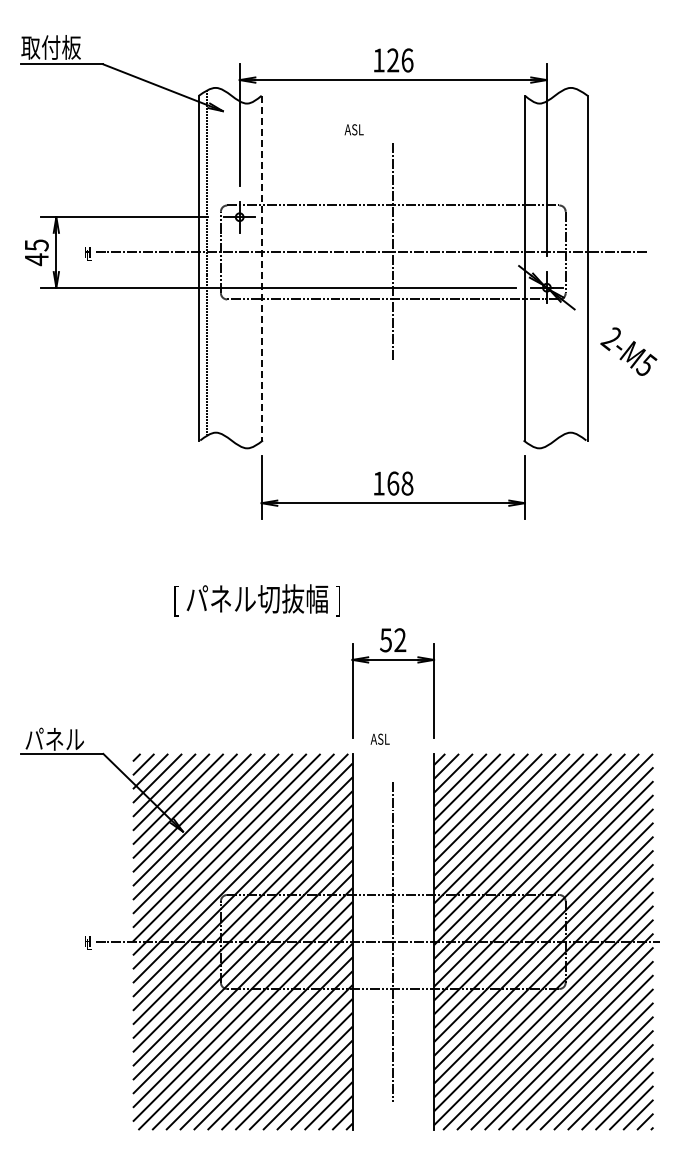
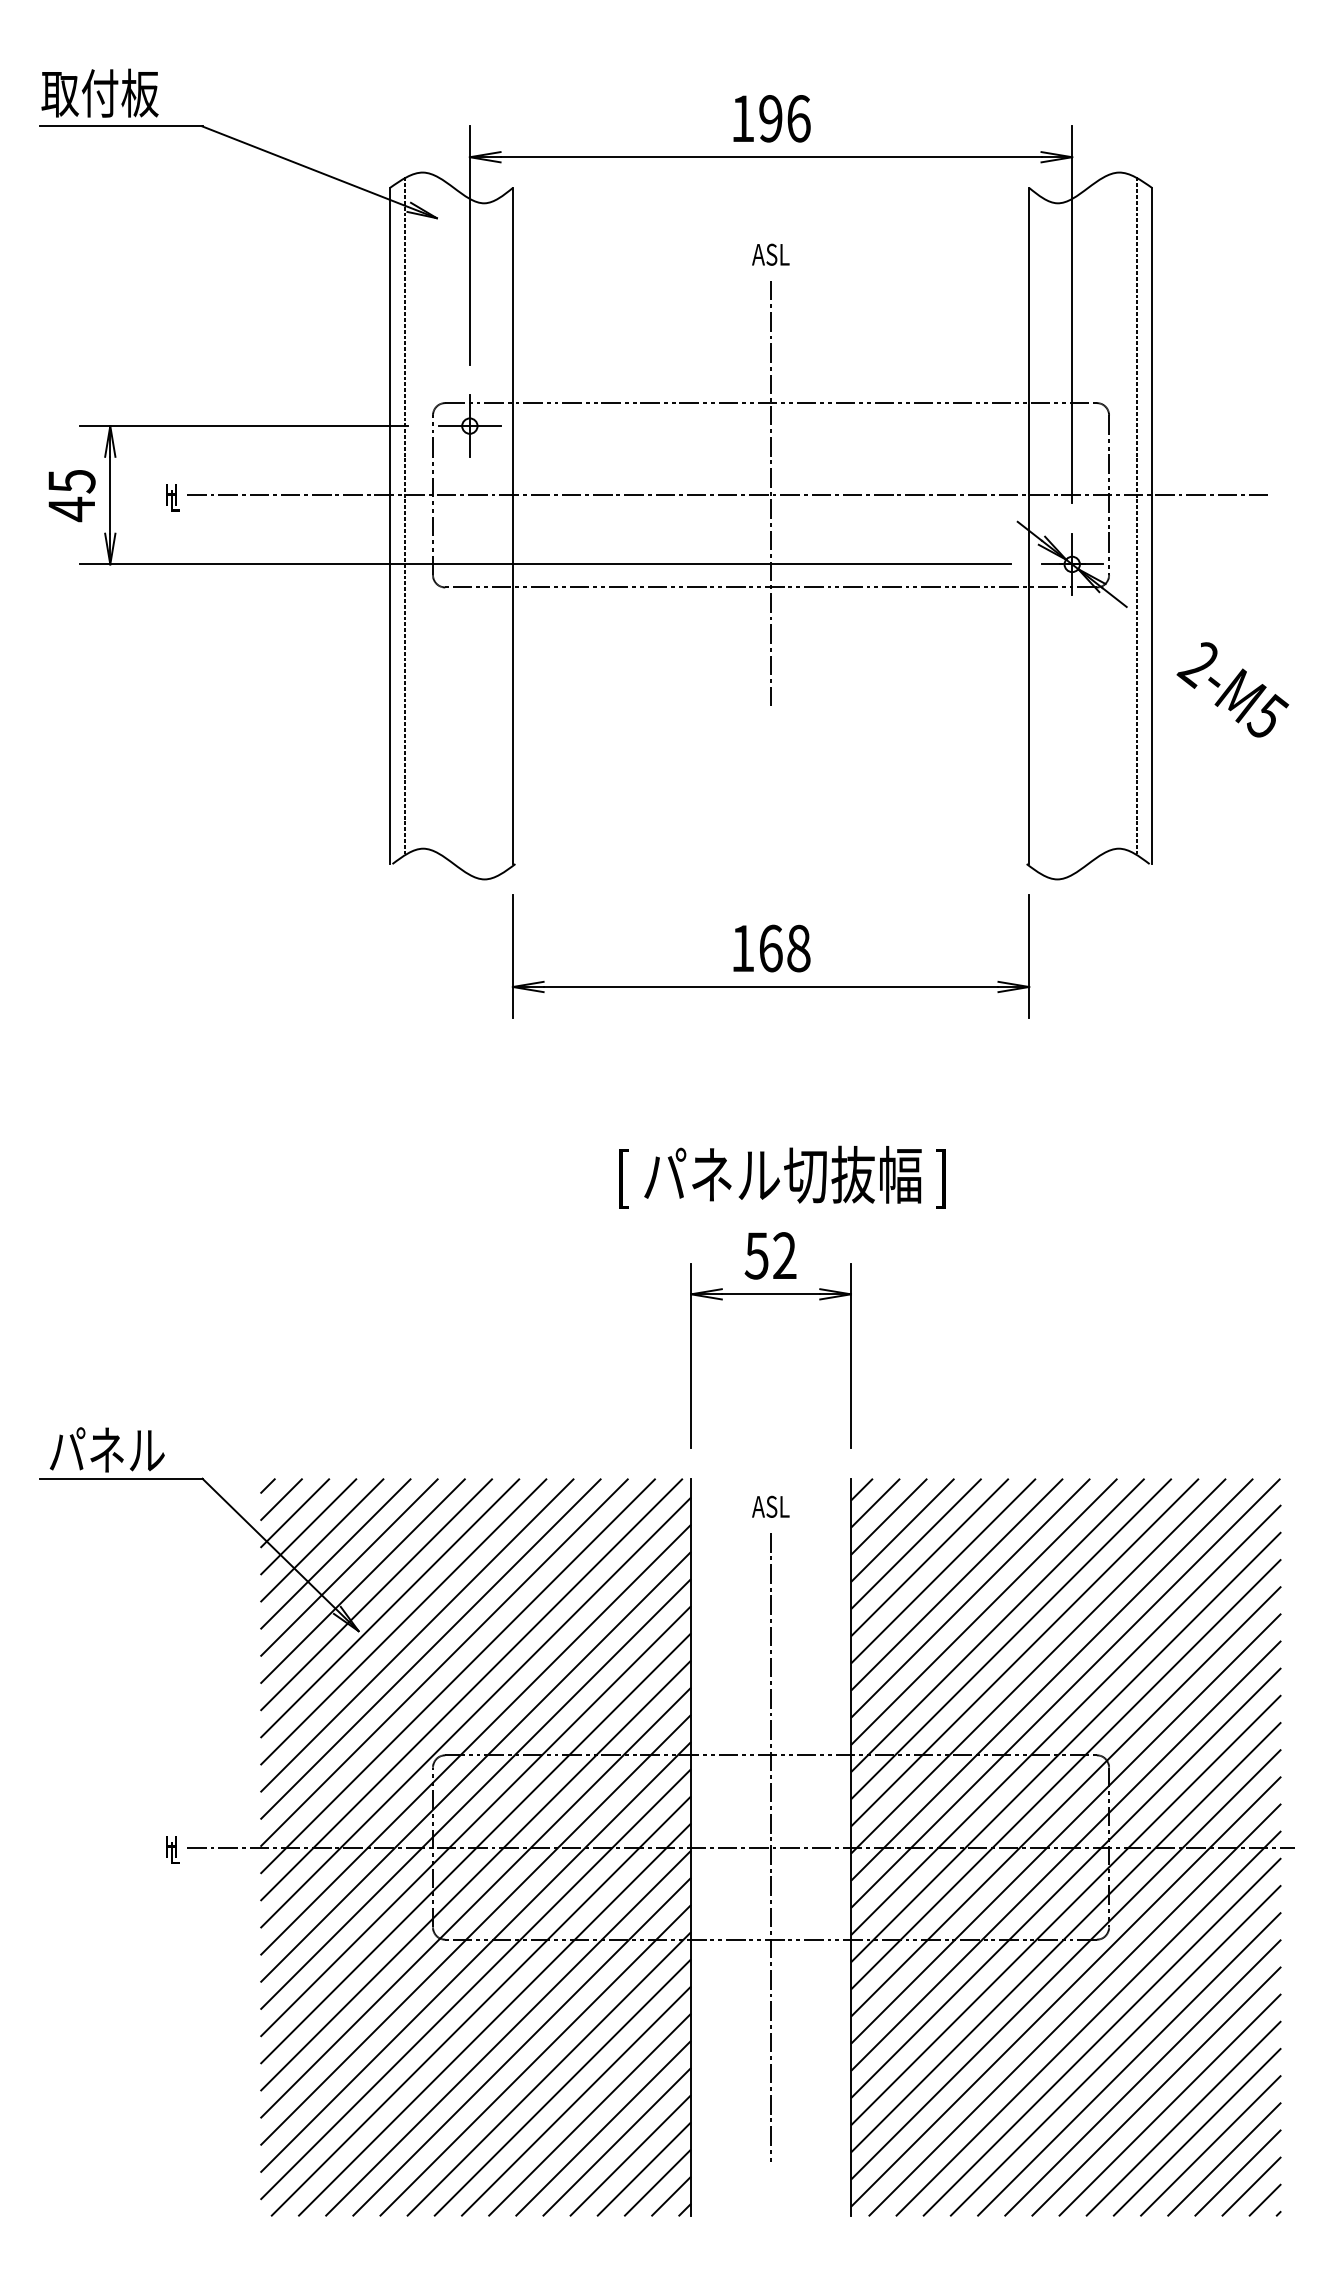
text: (393, 60) -> (771, 118), 126 -> 196
text: (353, 129) -> (769, 254), moved
line: (579, 262) -> (1136, 514), added
line: (261, 268) -> (512, 526), dashed -> solid
text: (256, 600) -> (781, 1177), moved
text: (379, 738) -> (769, 1505), moved

